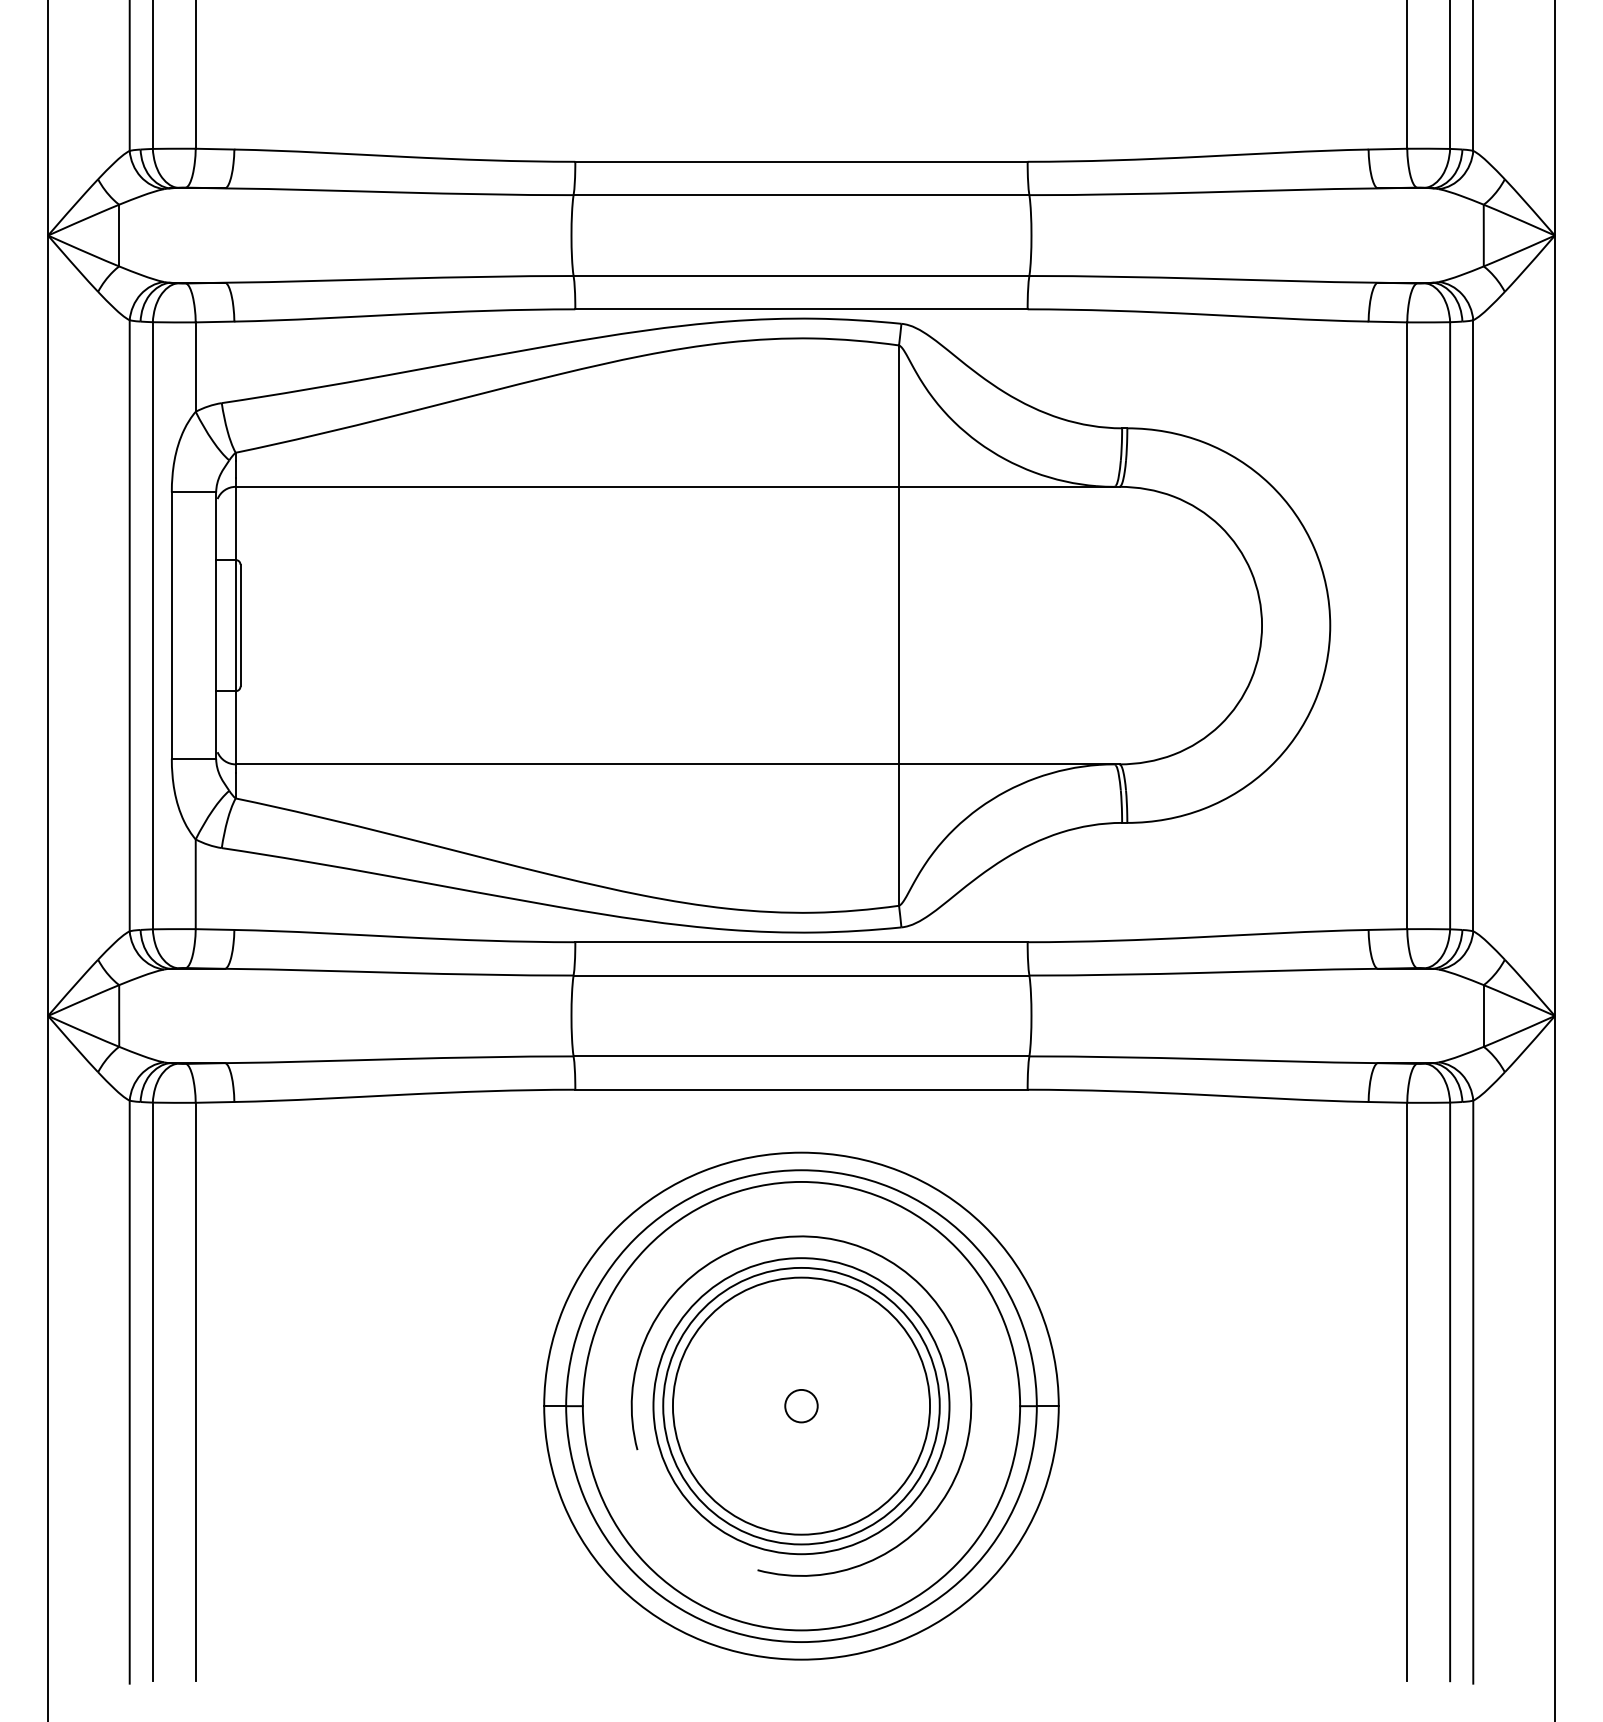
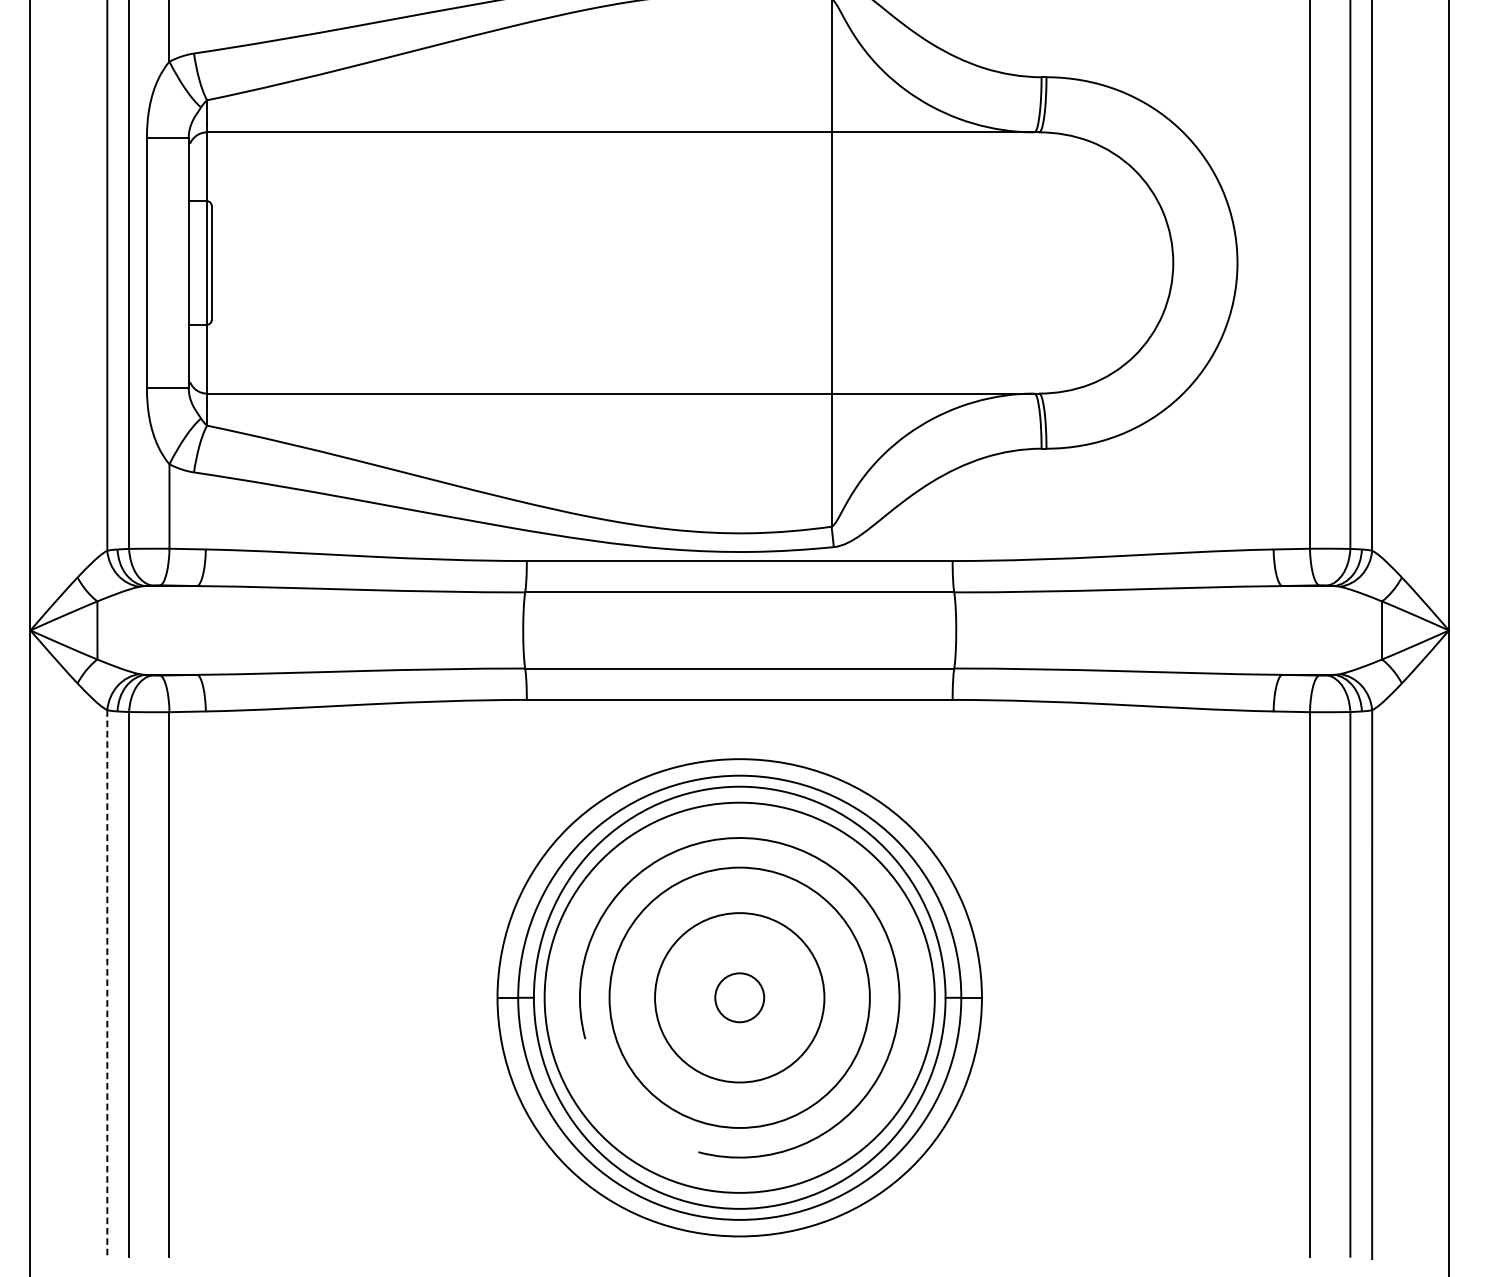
line: (129, 1392) -> (107, 984), solid -> dashed
circle: (801, 1405) -> (739, 997), size x0.7
circle: (801, 1405) -> (739, 997), size x1.6
circle: (801, 1406) -> (739, 998), size x1.4

